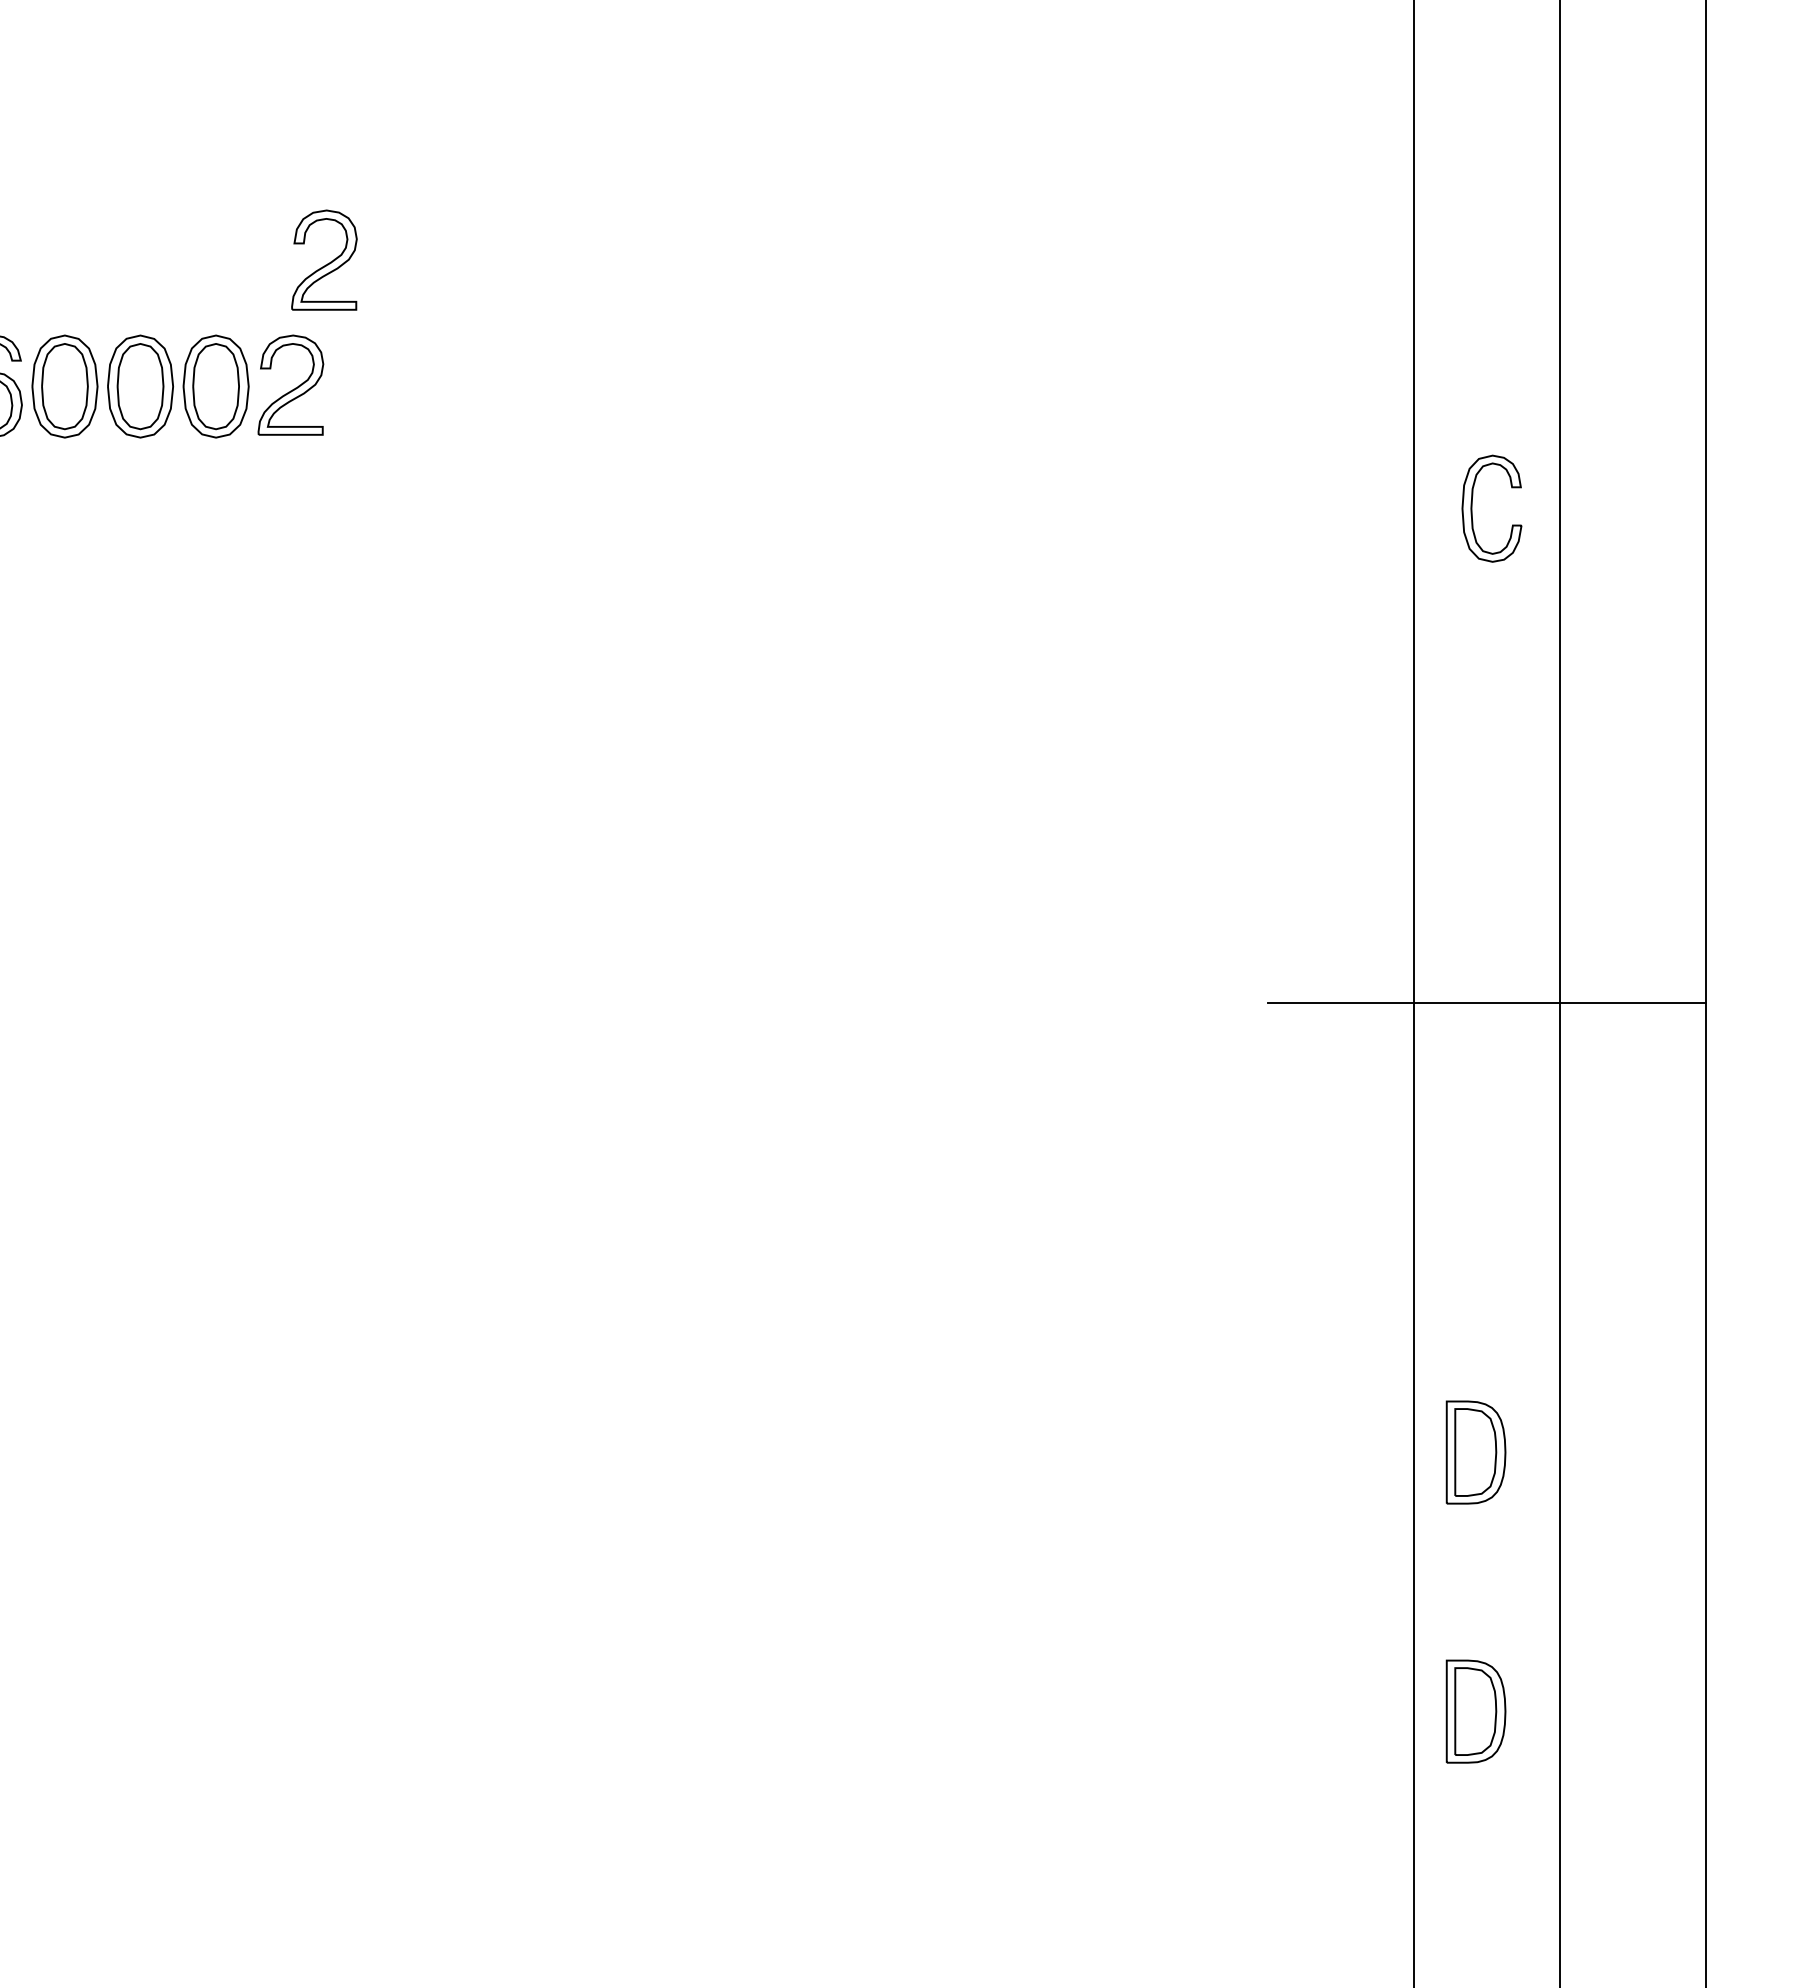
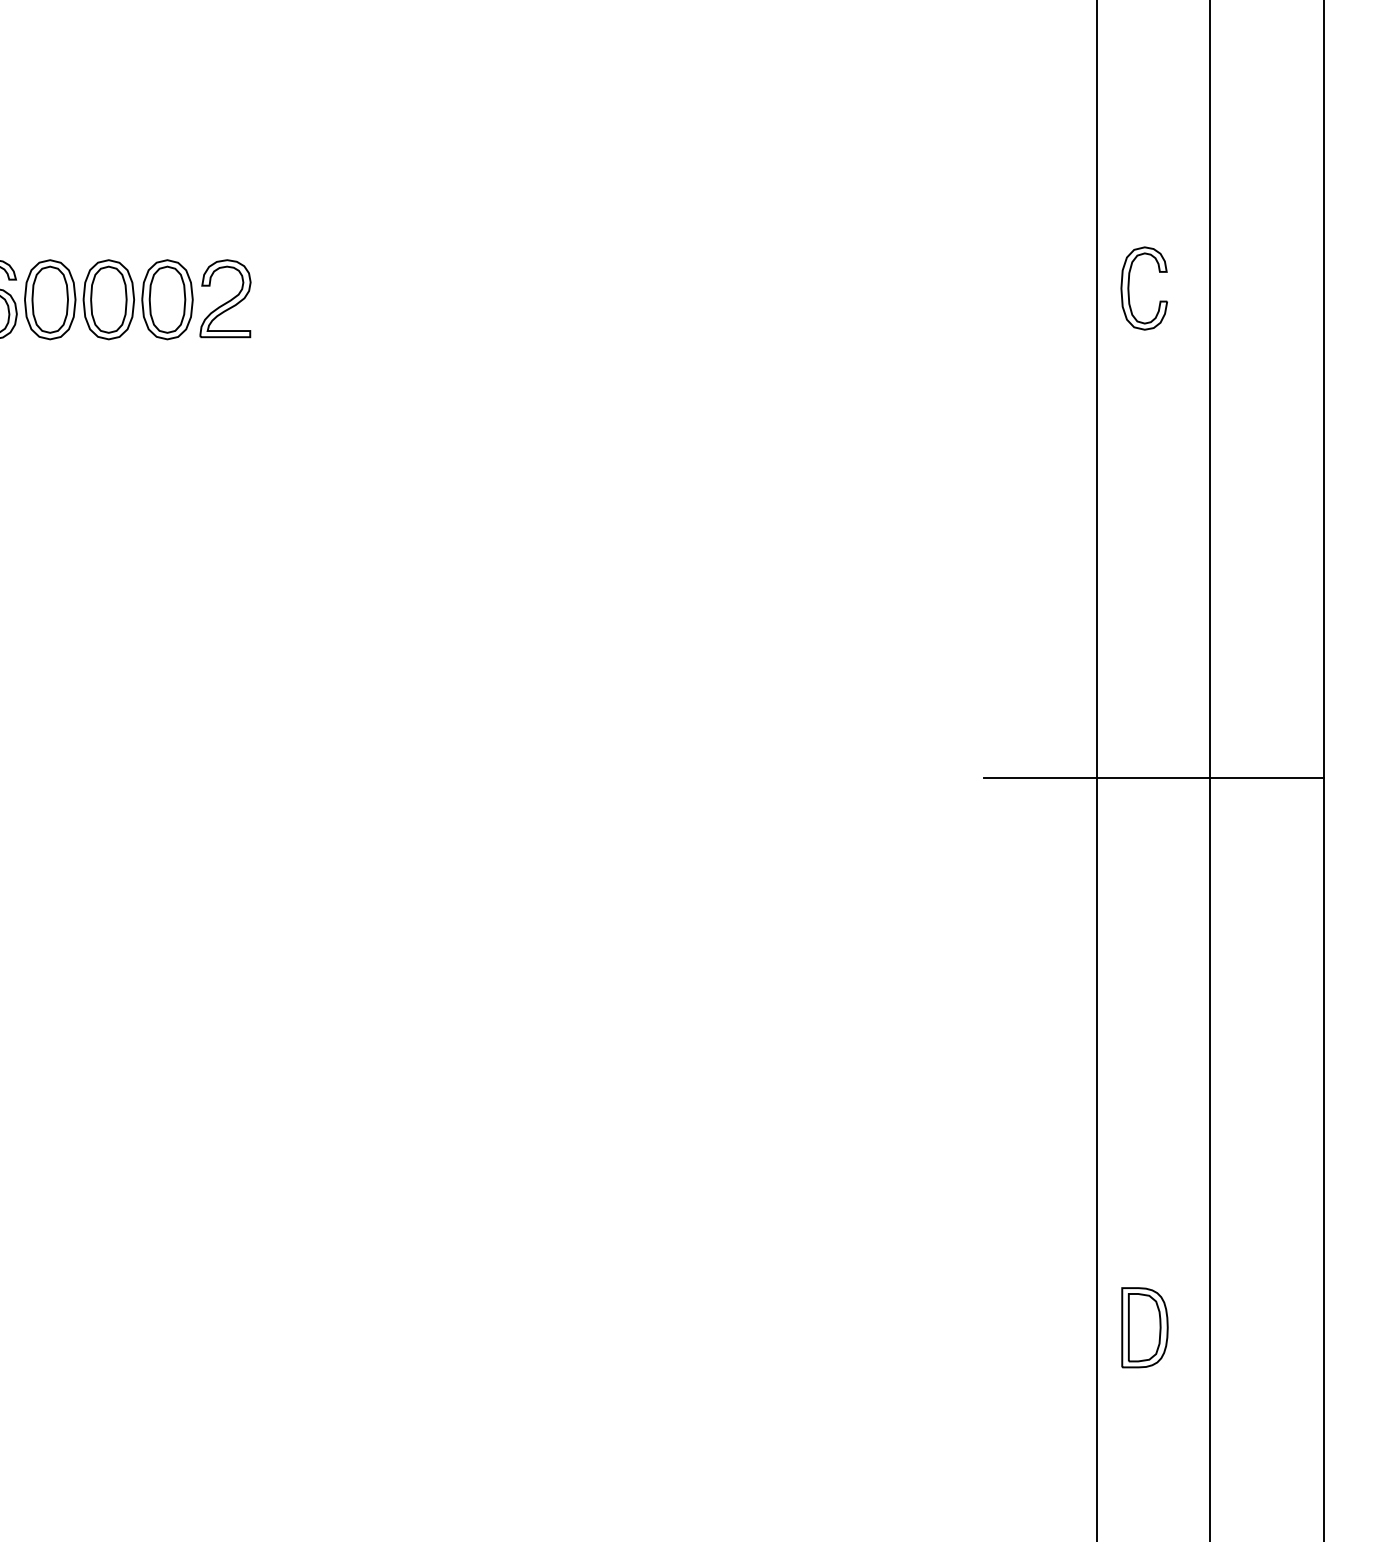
part: (324, 259) -> (251, 201), removed
part: (1472, 508) -> (1129, 288), moved
part: (1475, 1452) -> (1144, 1126), removed

